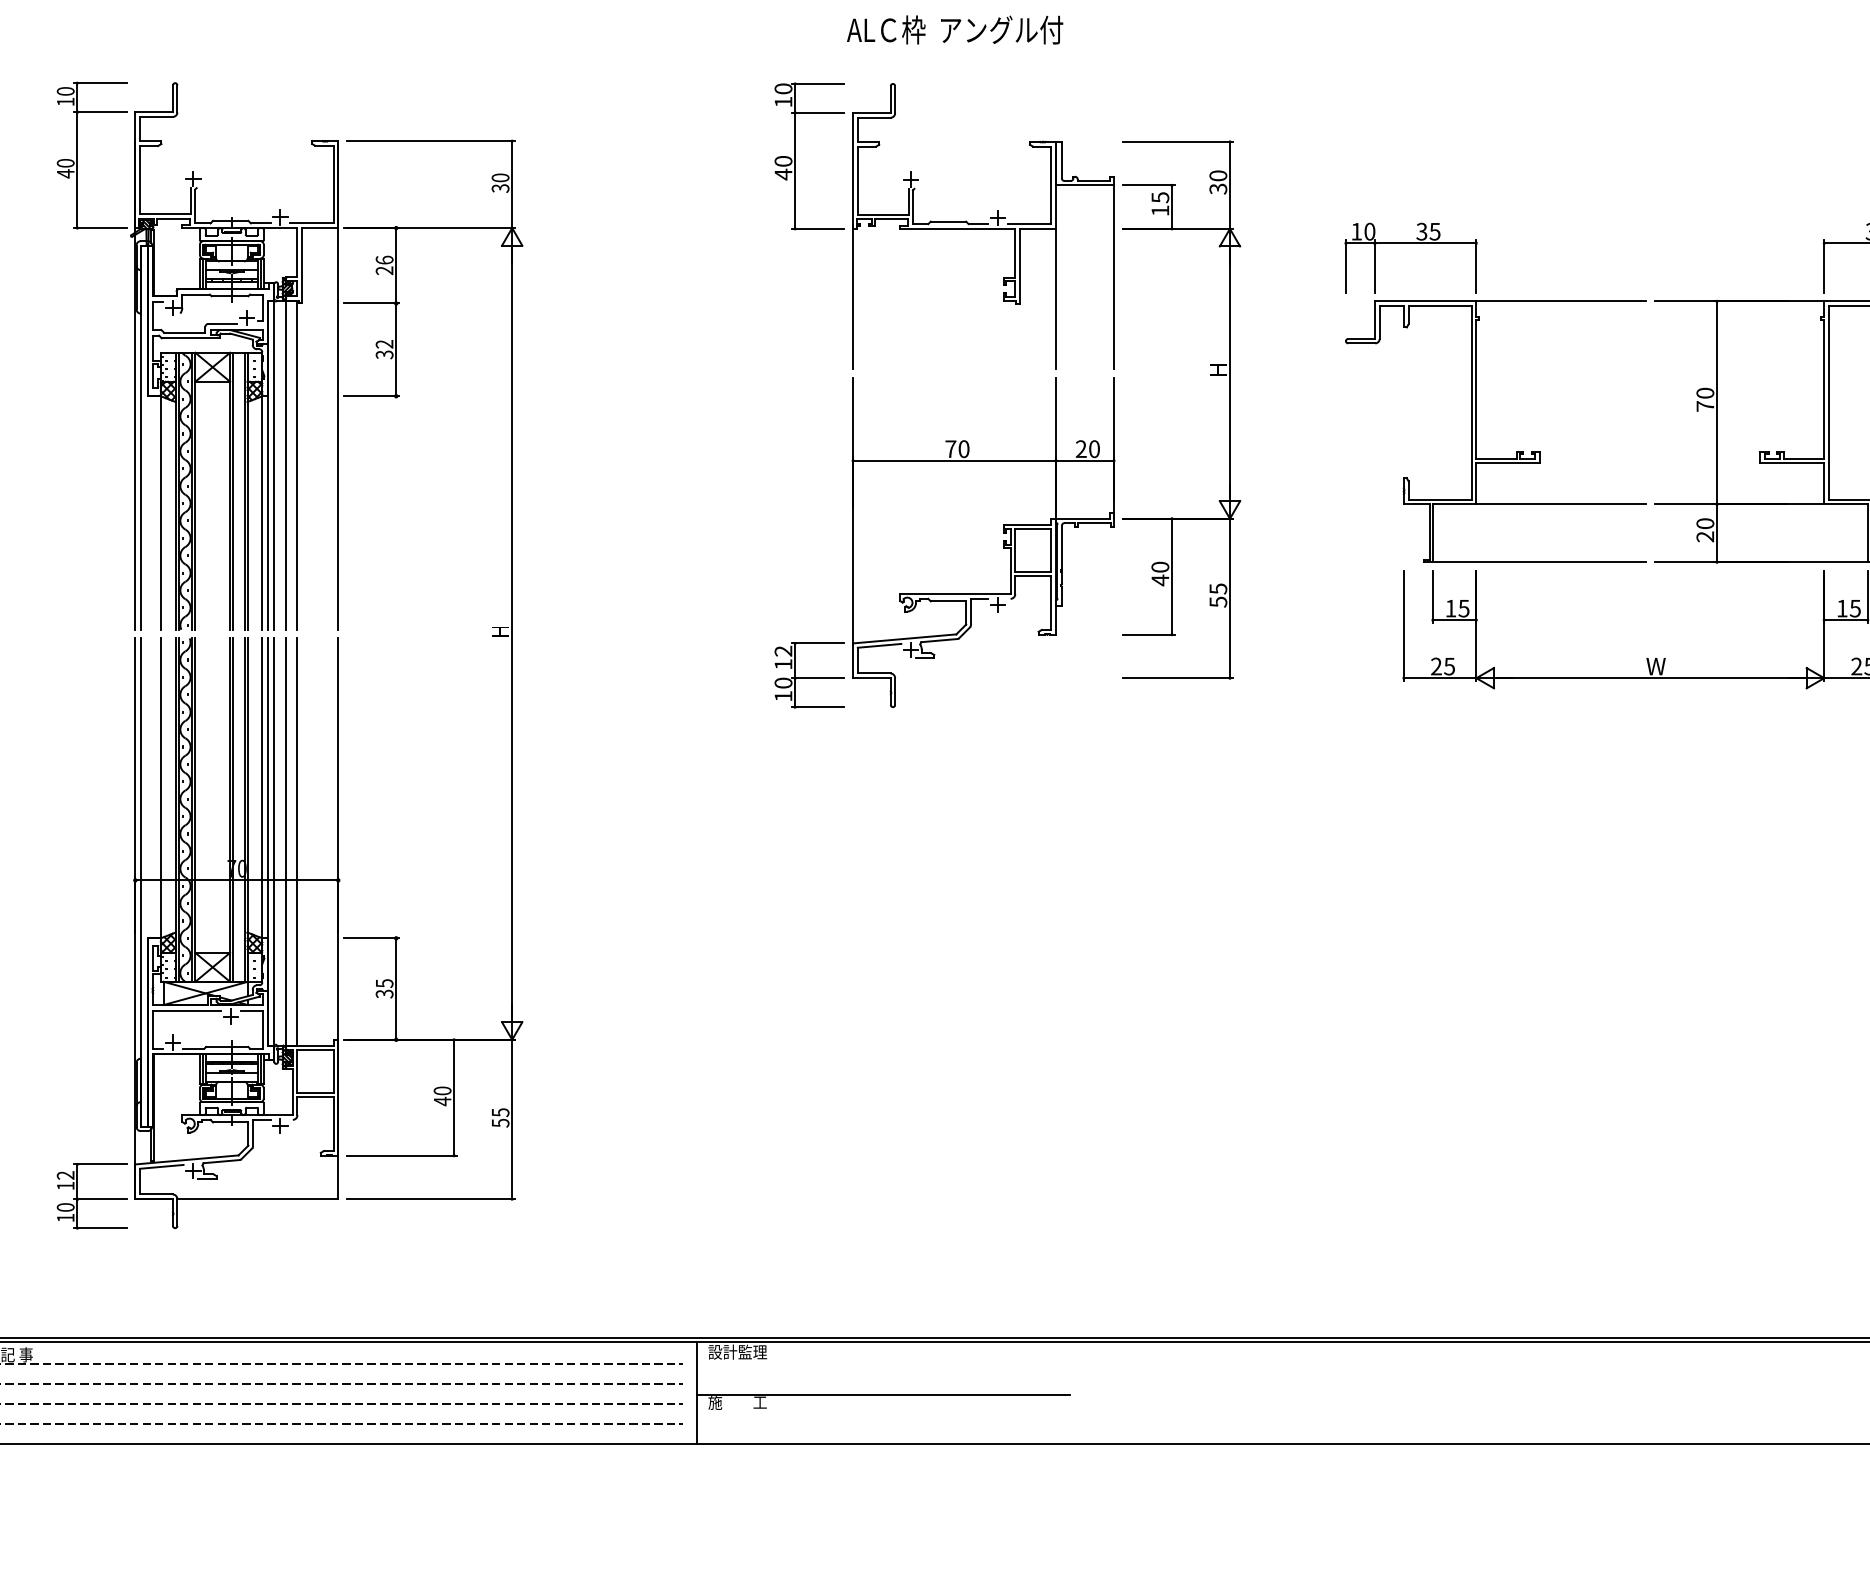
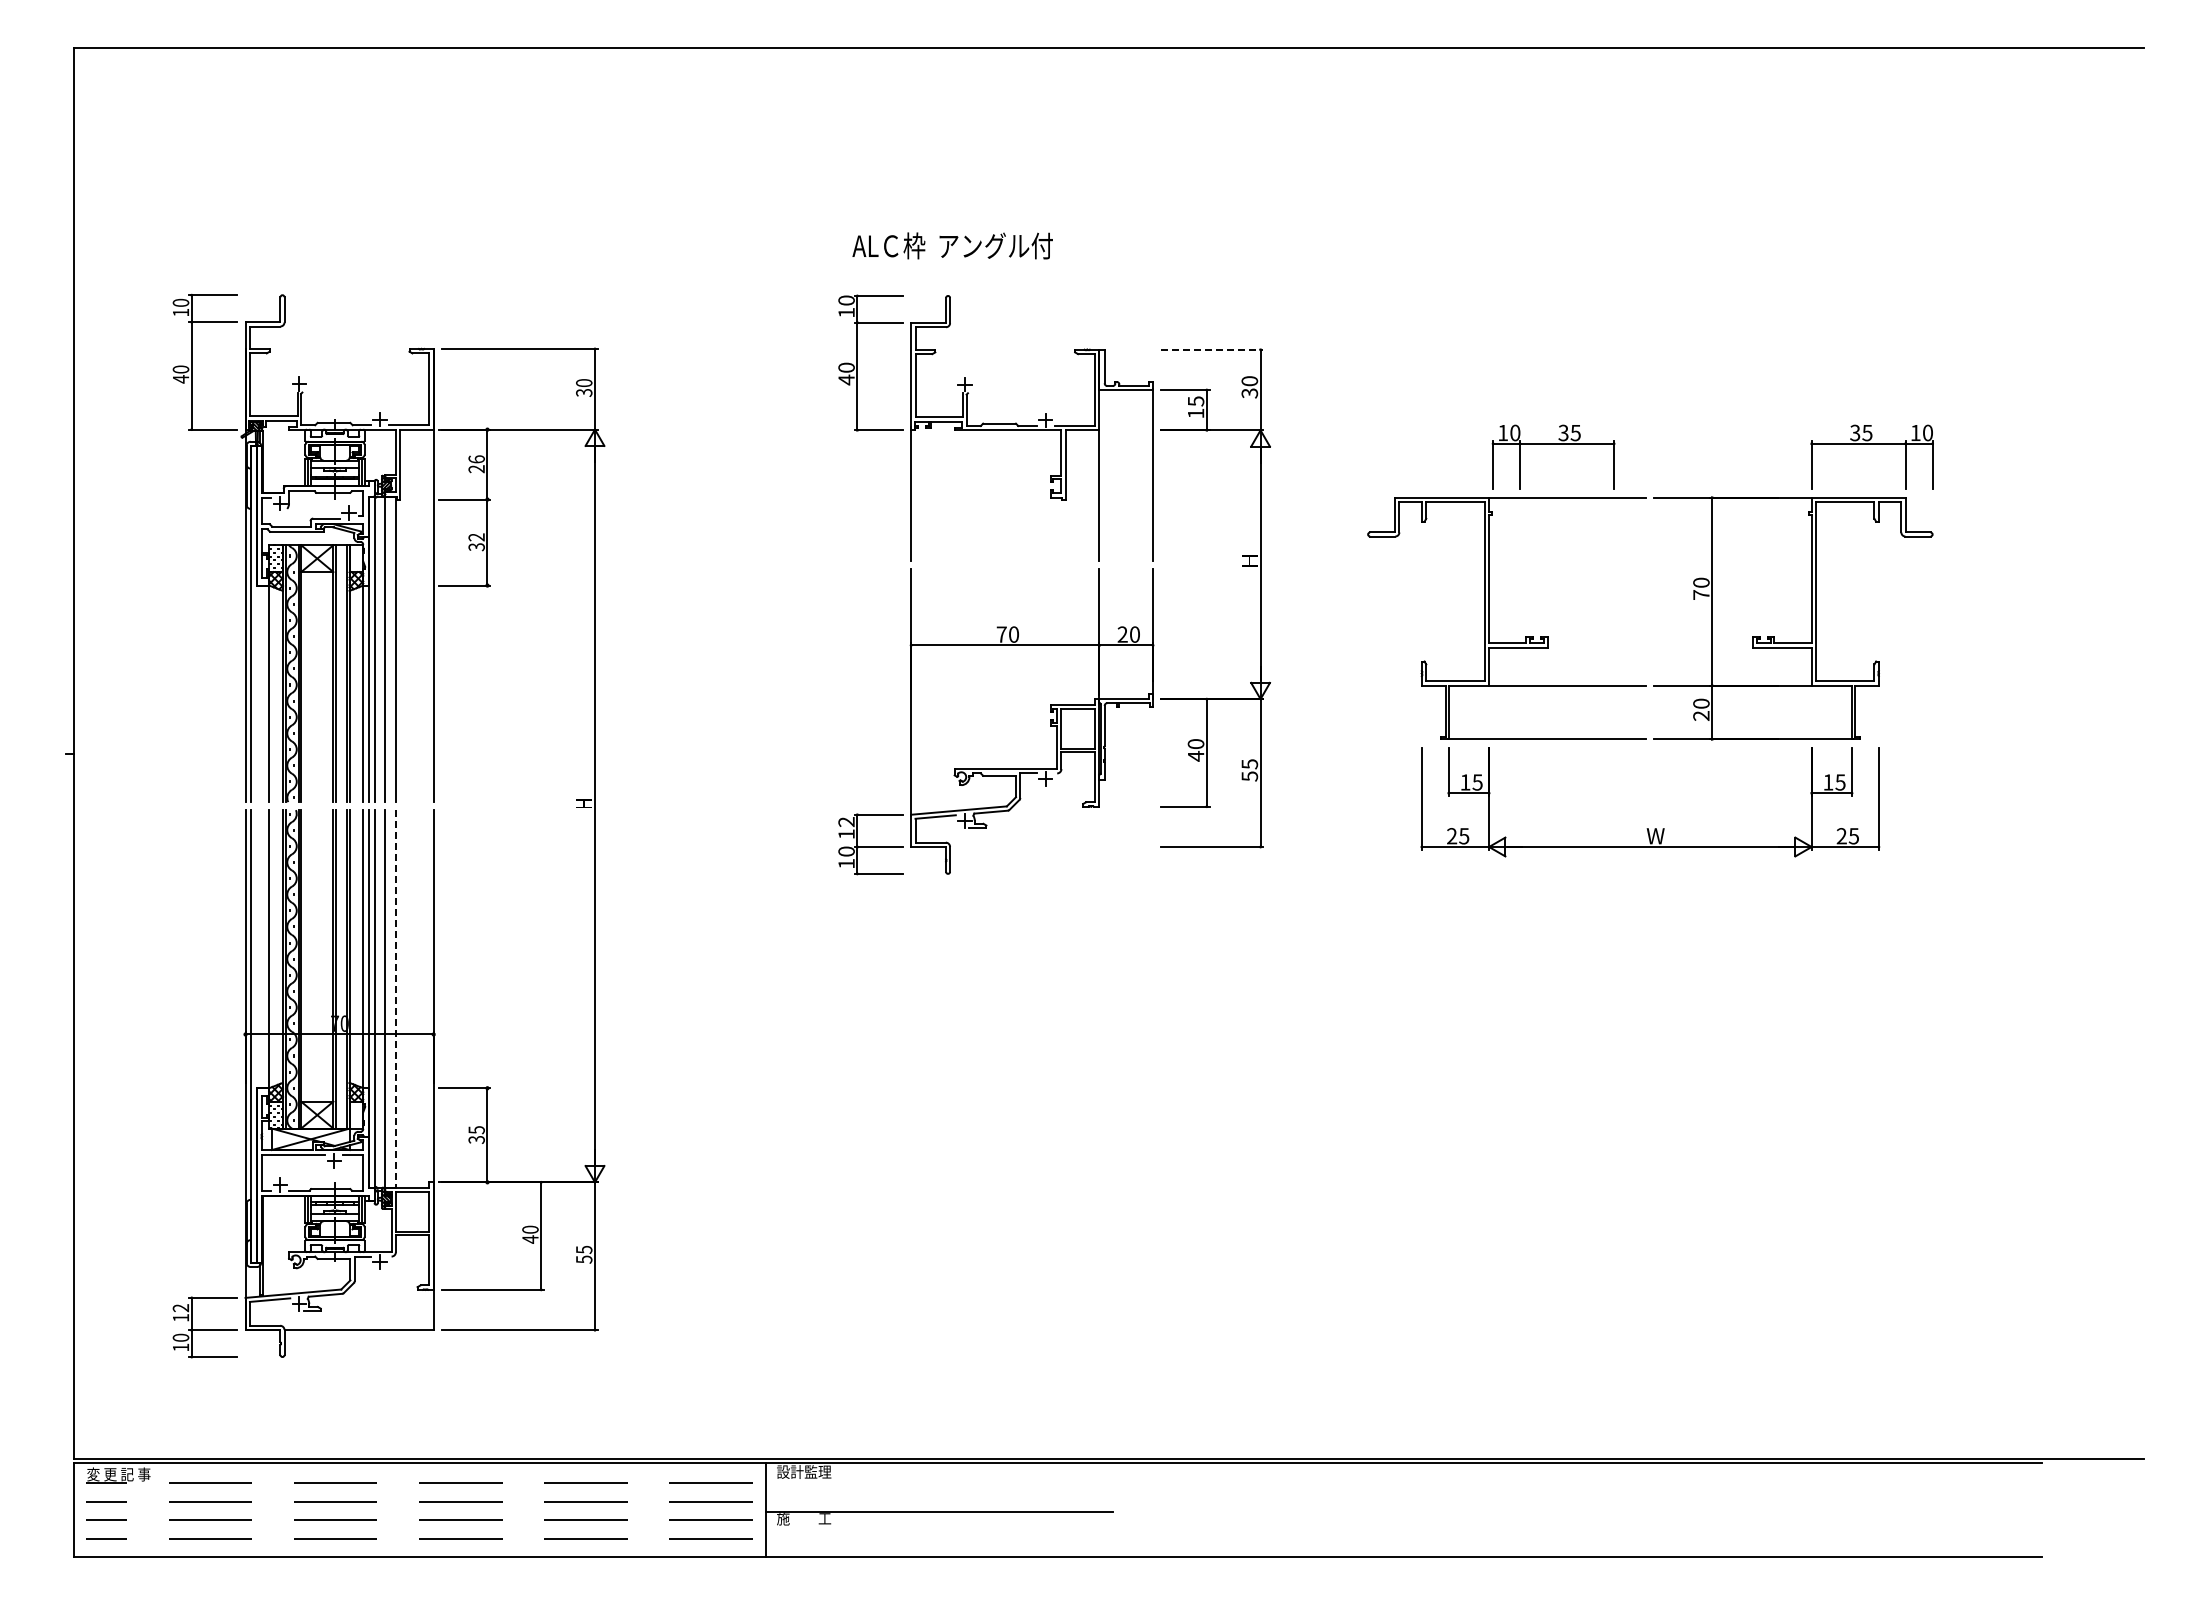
text: (954, 29) -> (952, 245), moved
line: (1178, 141) -> (1212, 349), solid -> dashed
part: (1411, 244) -> (1553, 444), moved
line: (297, 841) -> (395, 998), solid -> dashed

